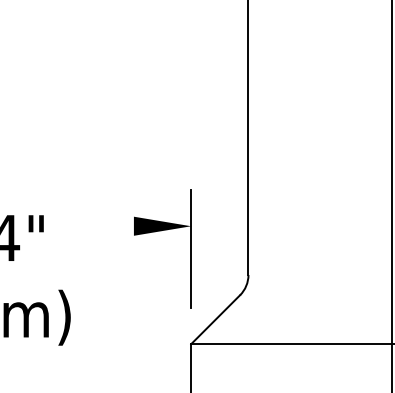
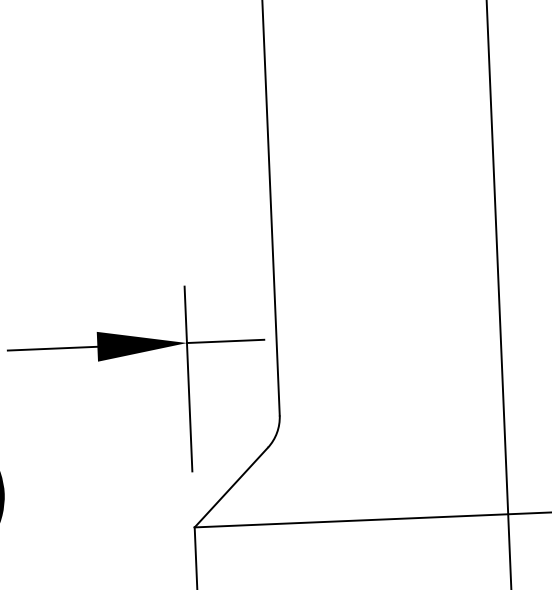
line: (104, 226) -> (51, 349), added
line: (215, 226) -> (224, 341), added

